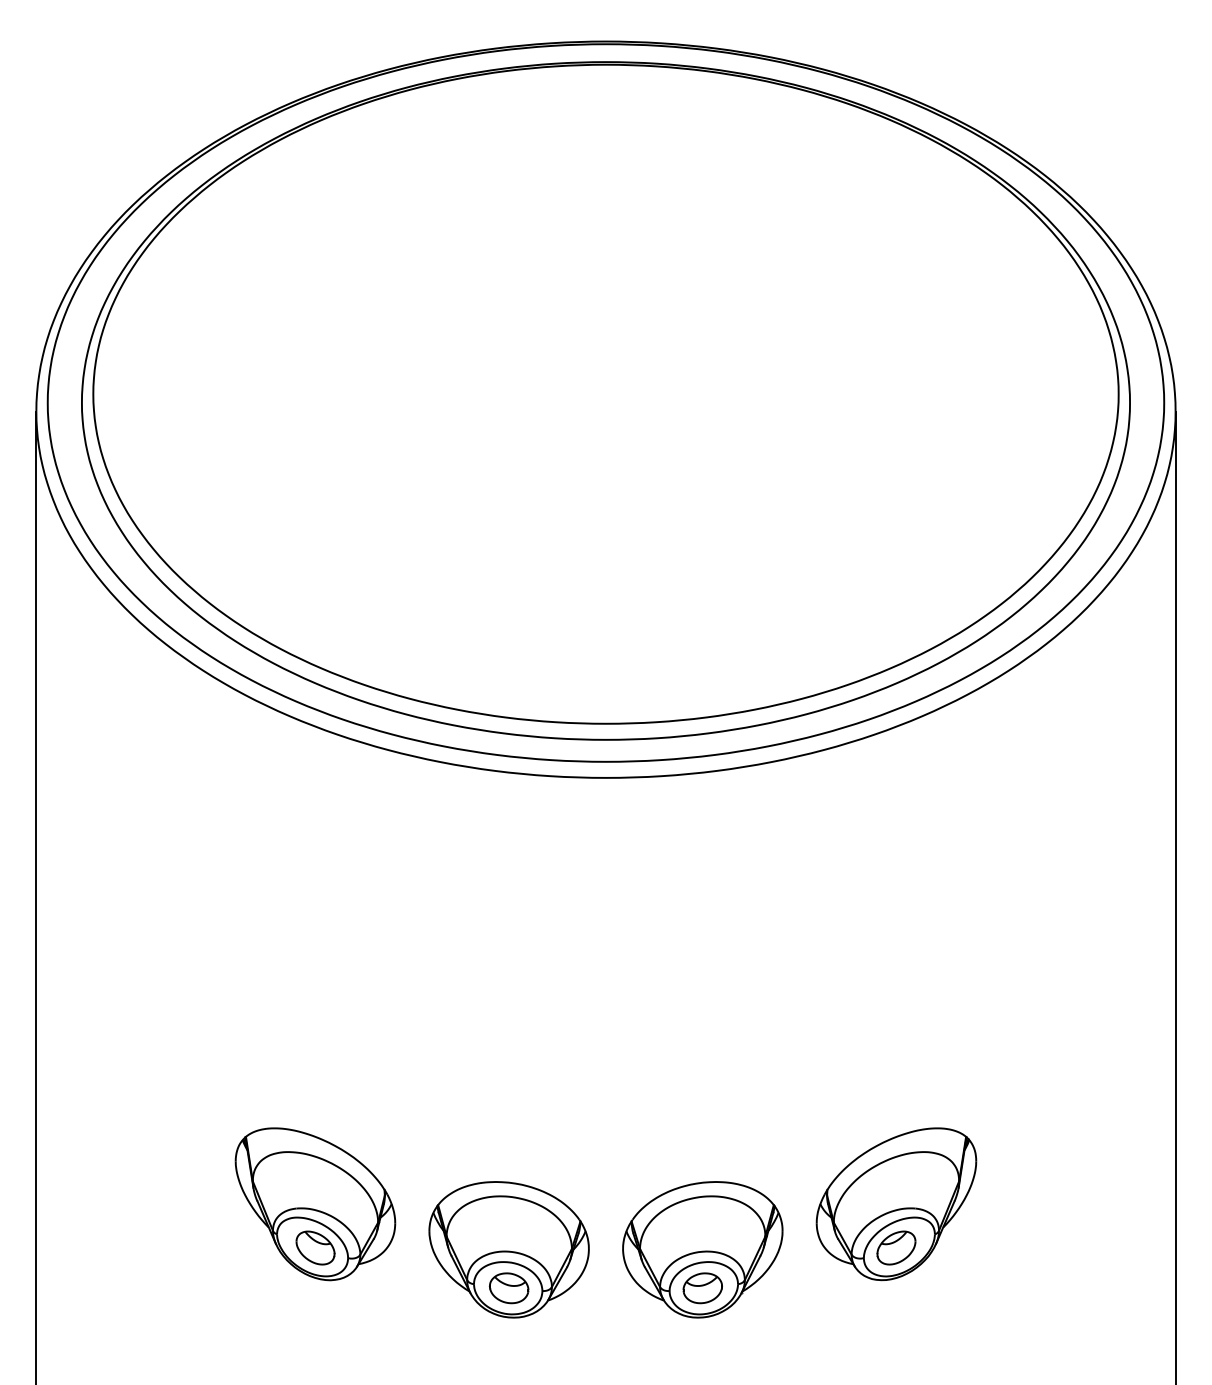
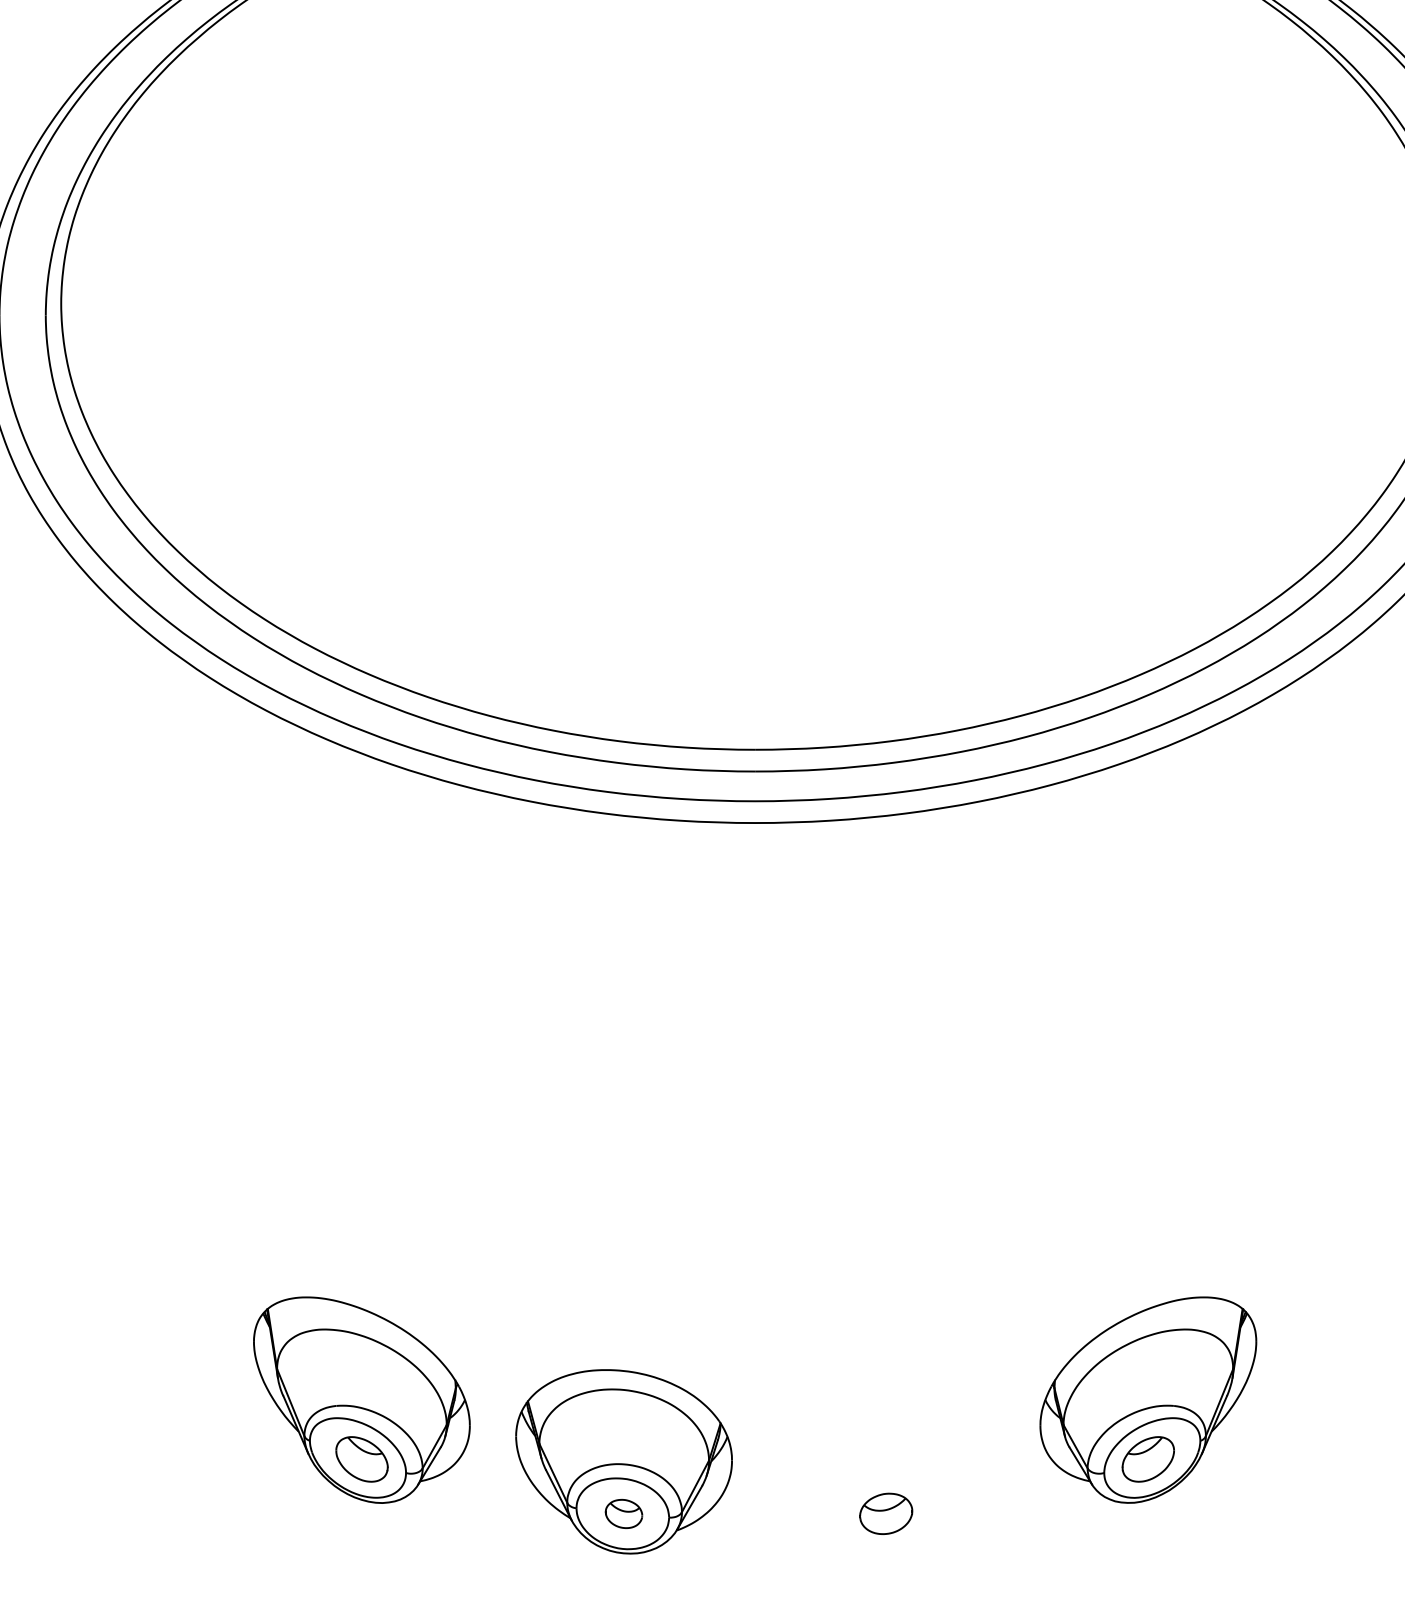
part: (702, 1249) -> (885, 1461), removed
part: (508, 1288) -> (623, 1514), size x0.7

